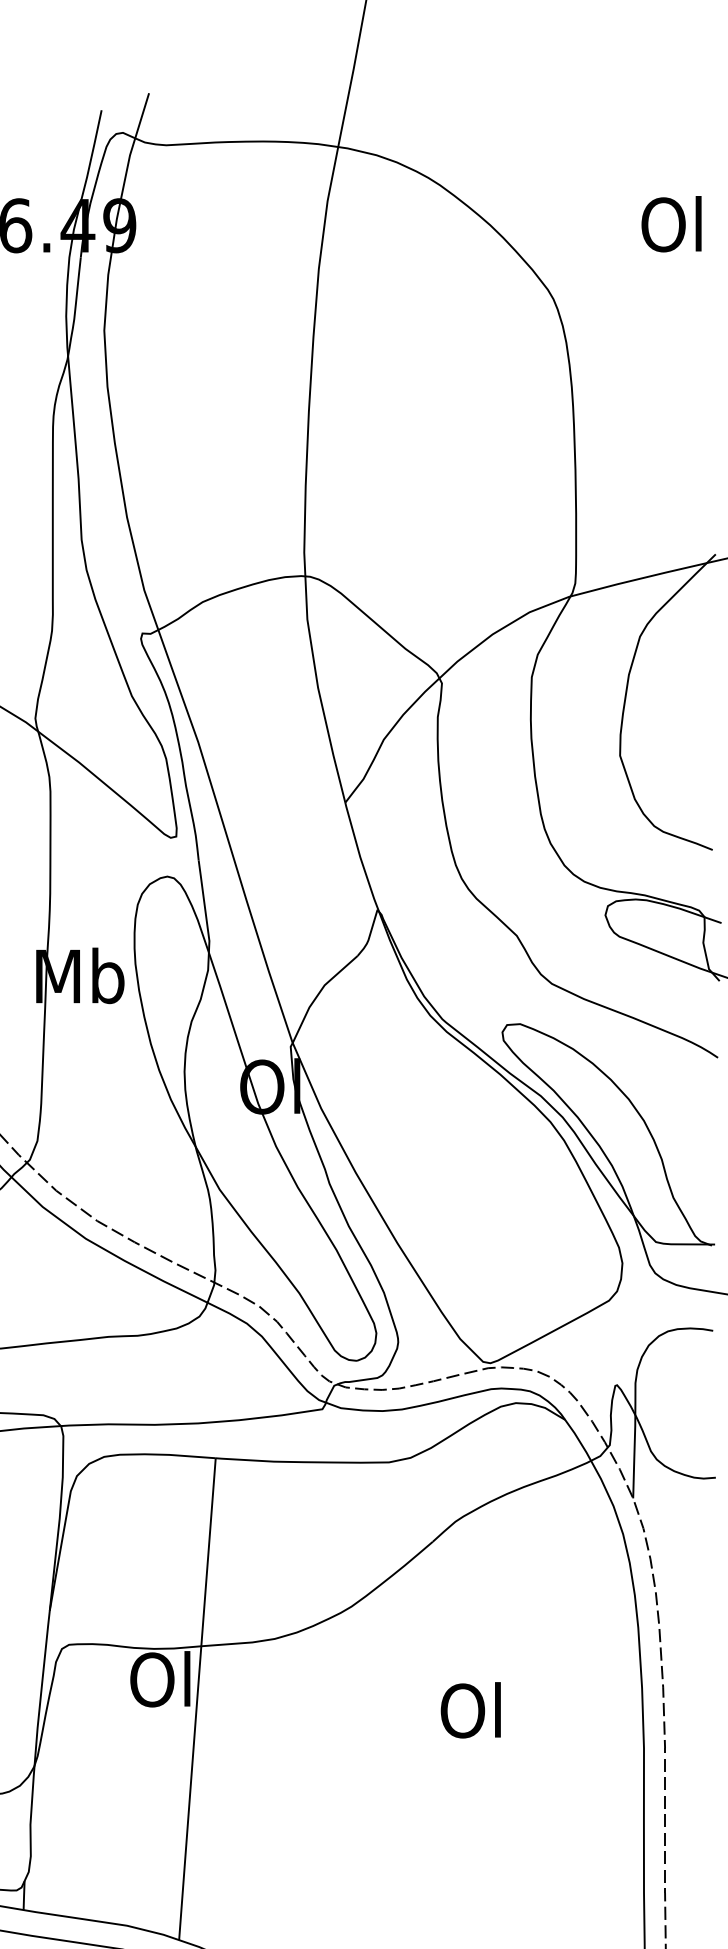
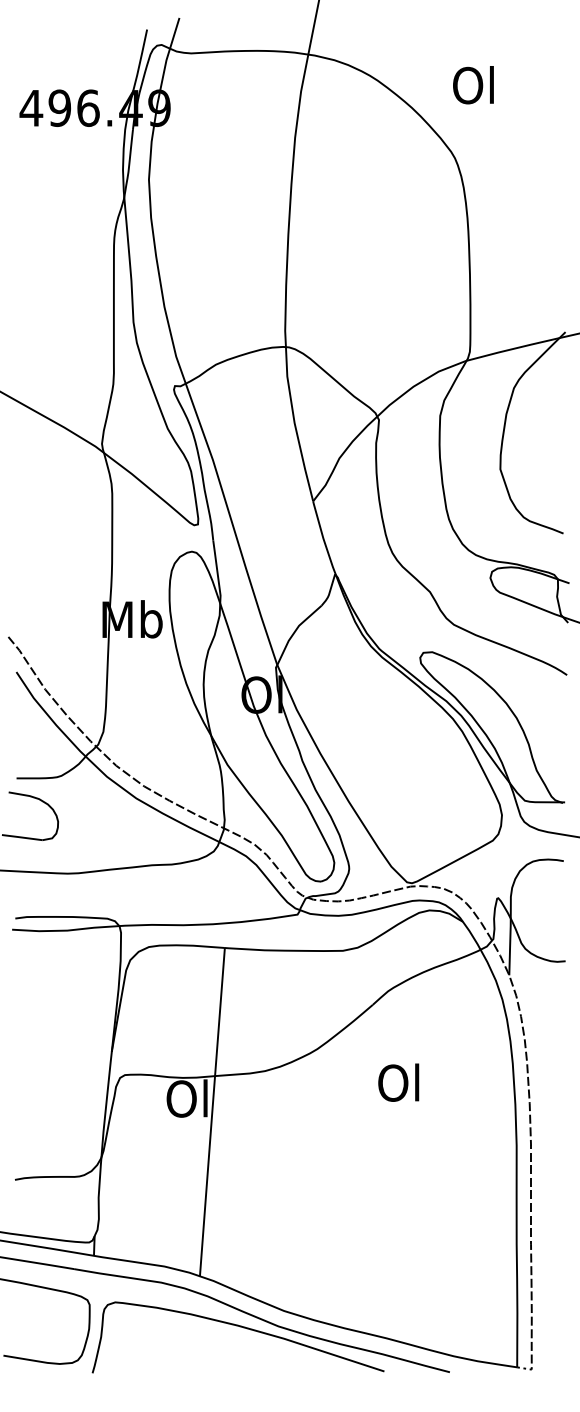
text: (671, 224) -> (473, 85), moved
text: (470, 1709) -> (398, 1082), moved

